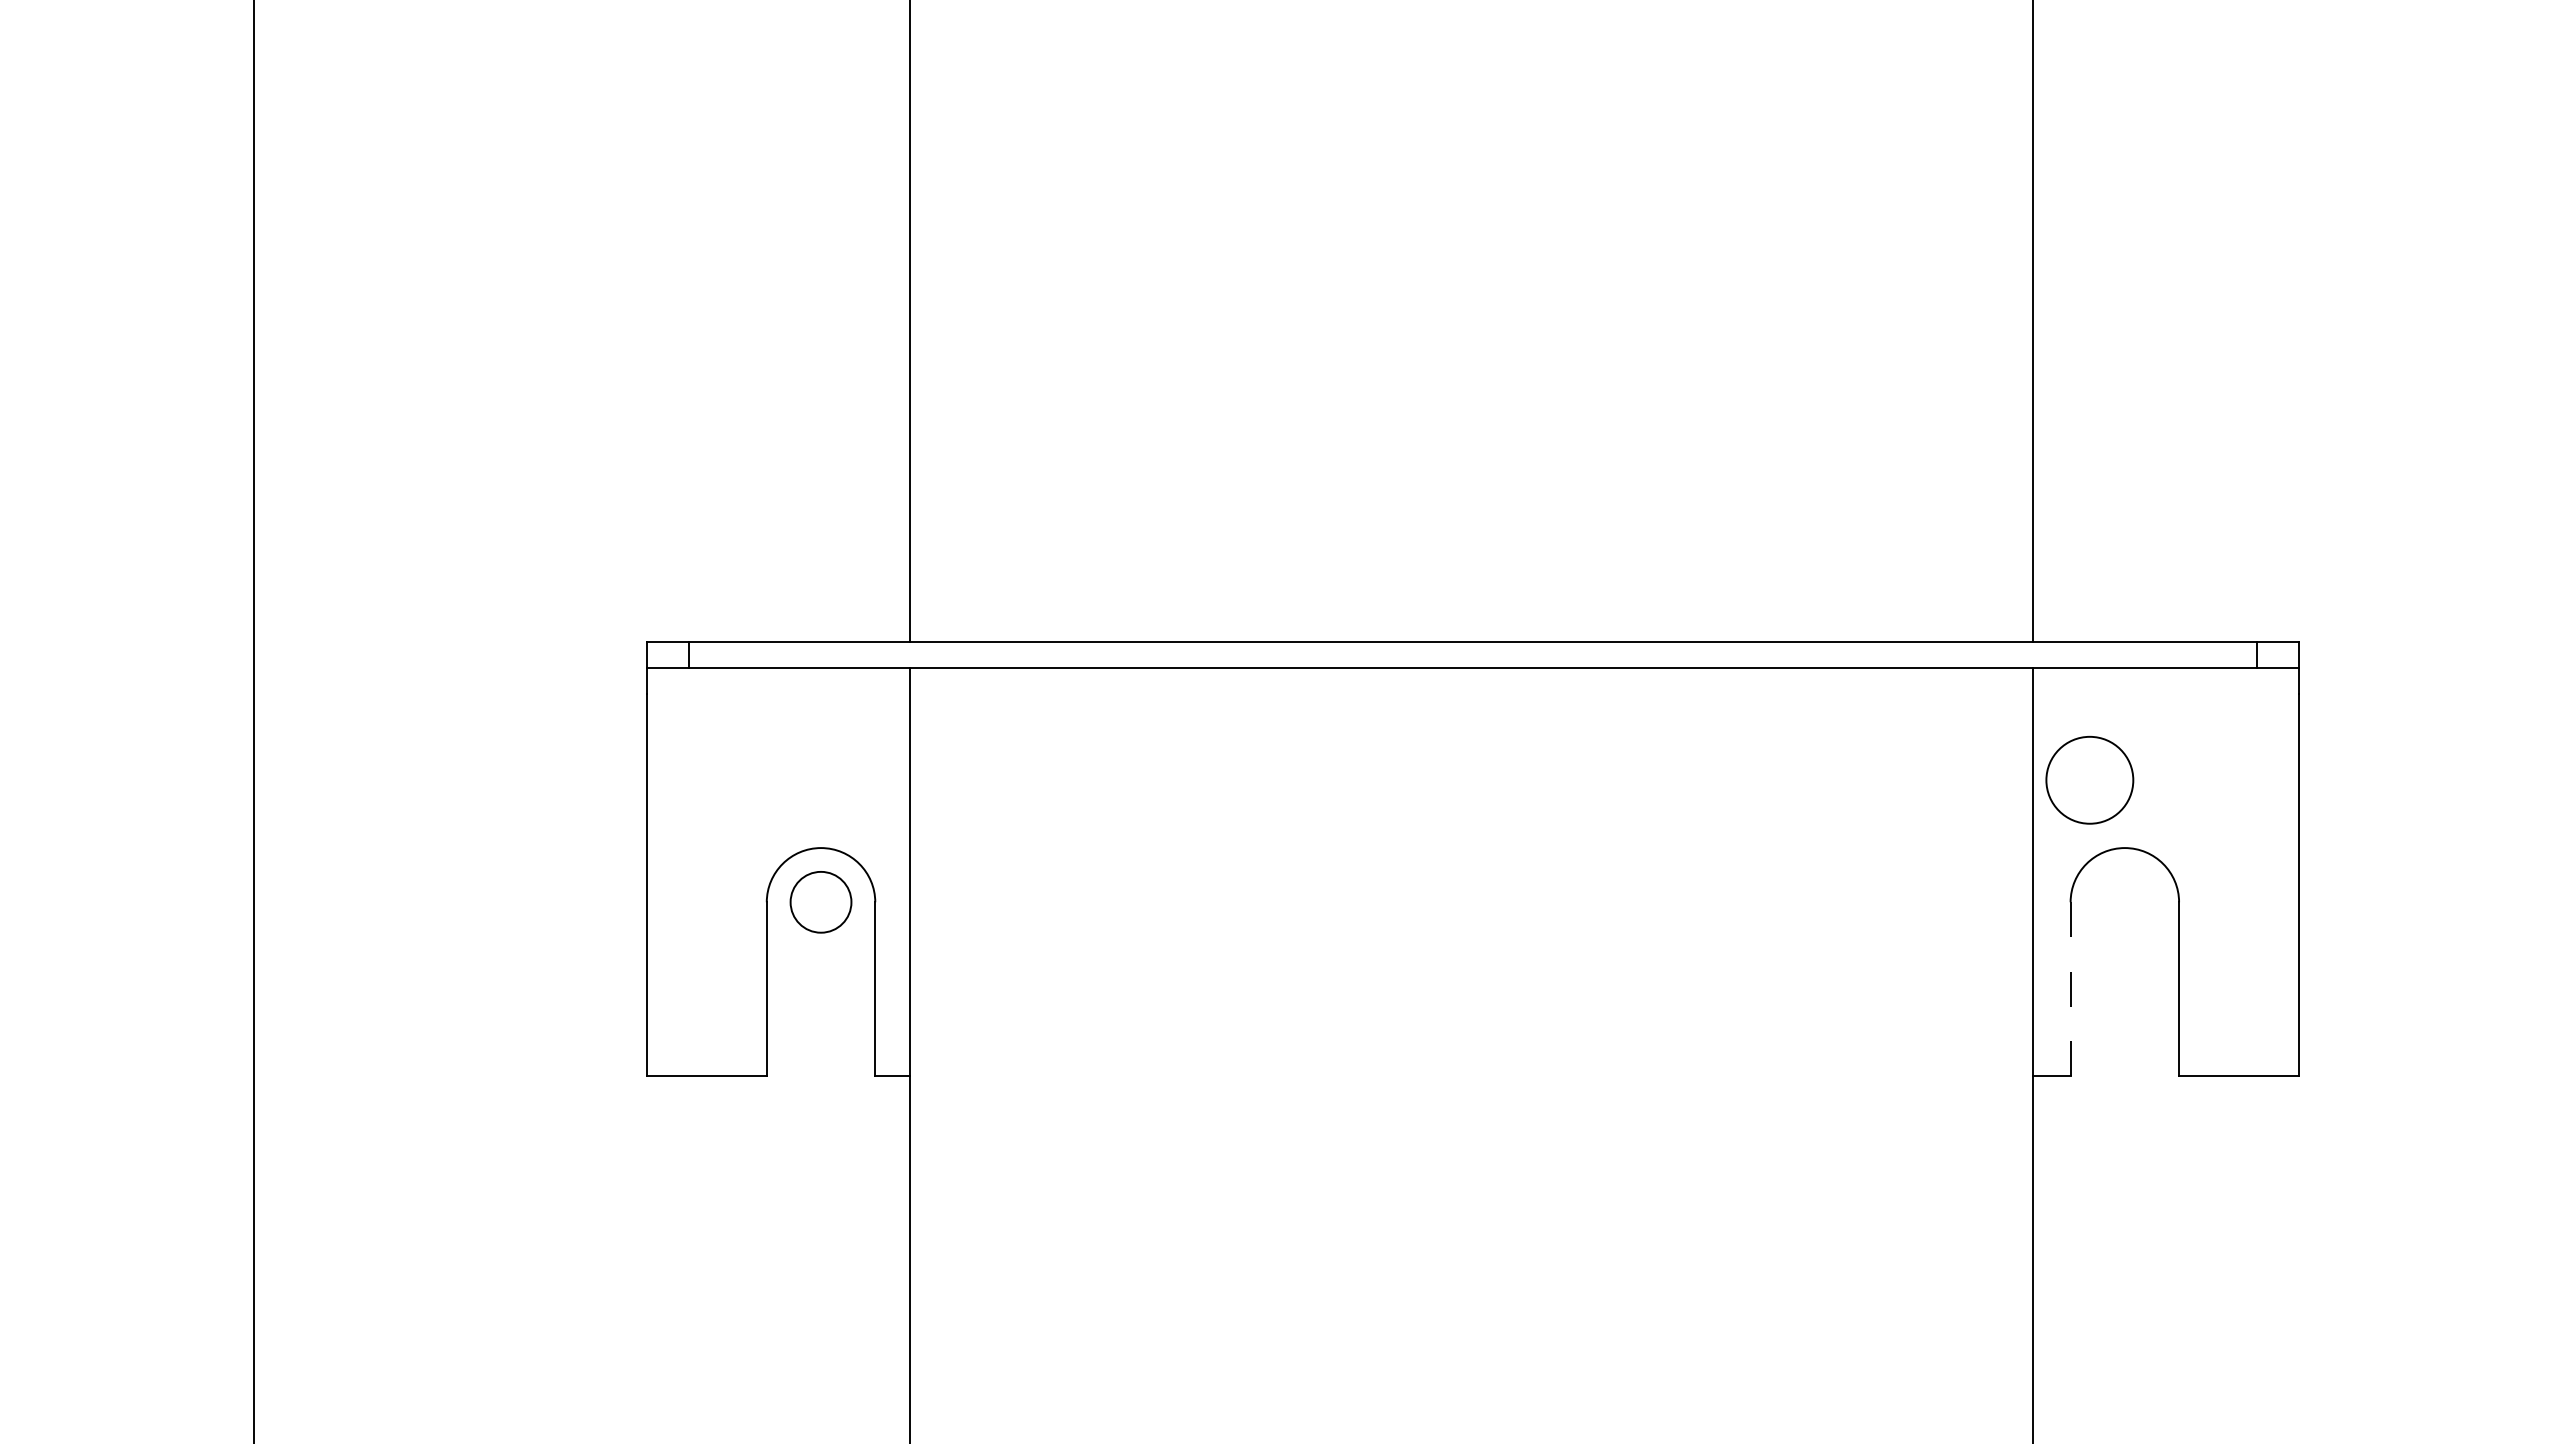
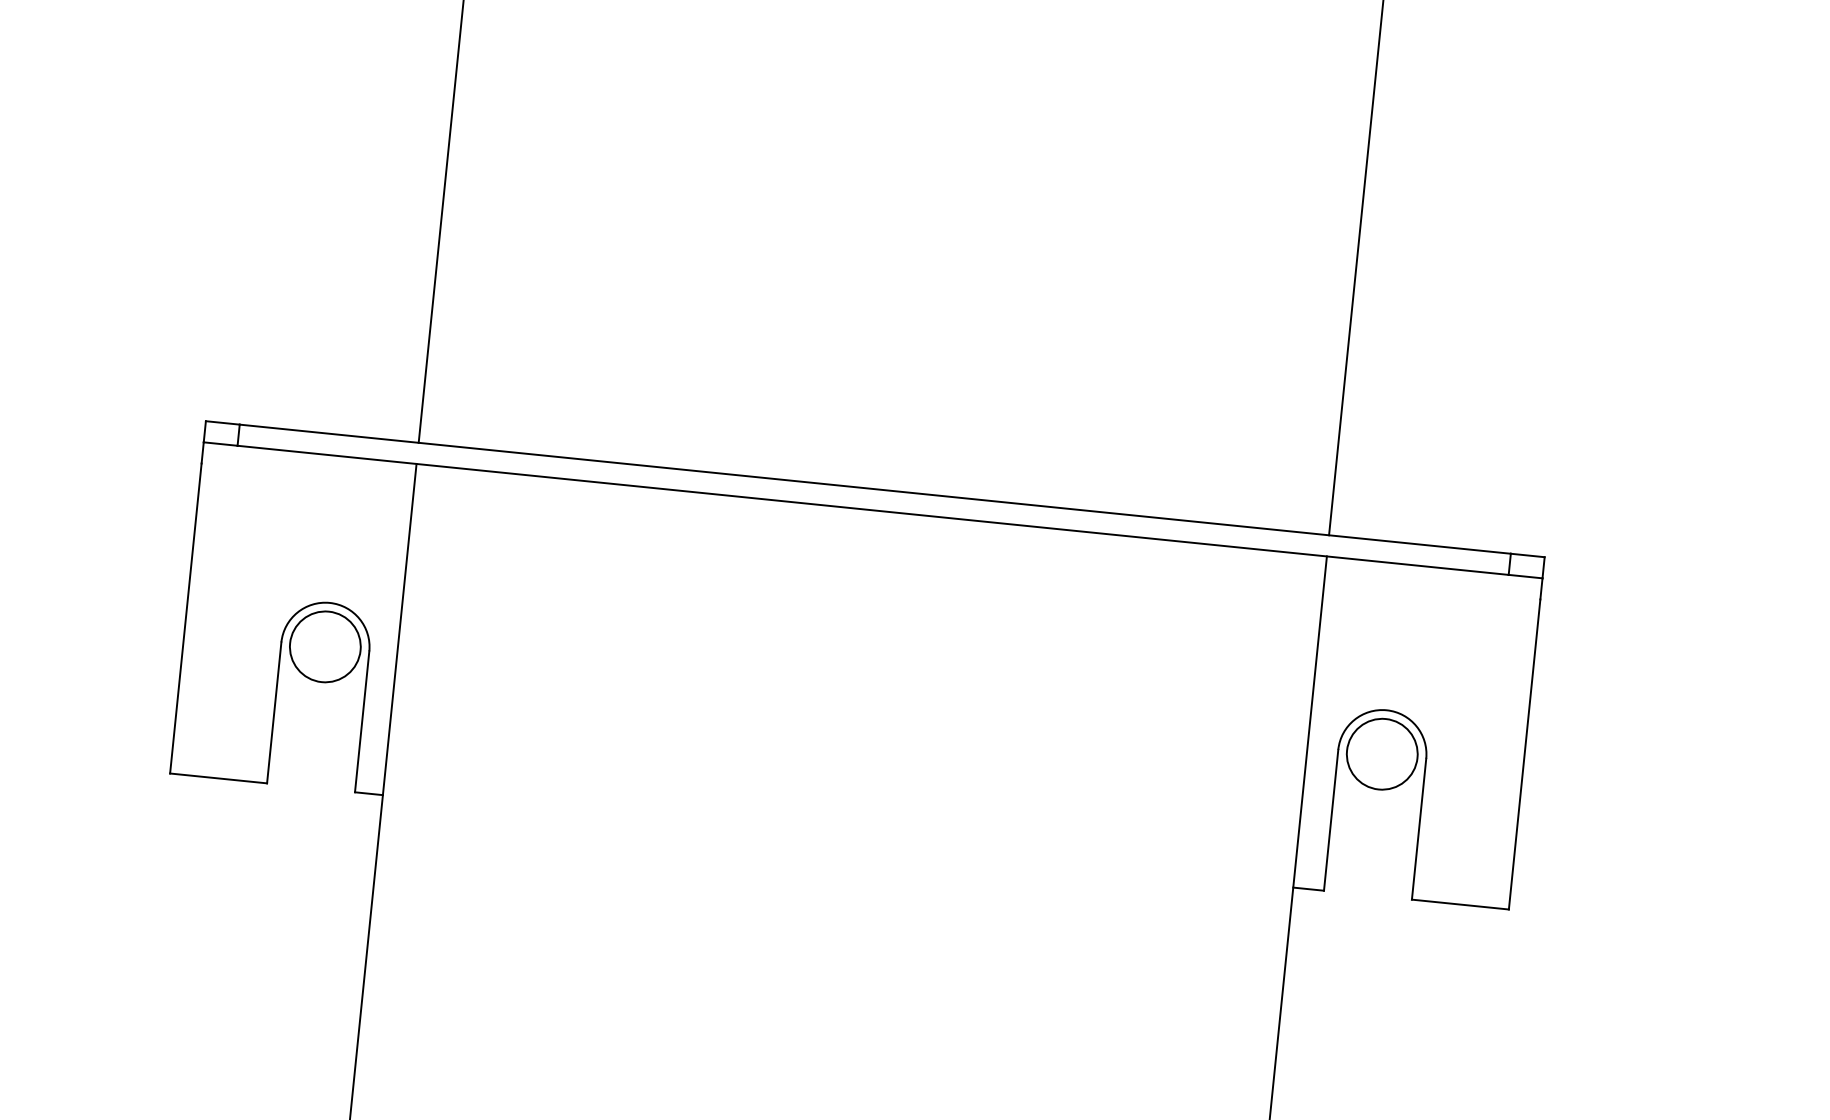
circle: (2089, 780) -> (1381, 754), moved
circle: (820, 901) -> (324, 646), size x1.43
line: (2070, 989) -> (1331, 820), dashed -> solid

